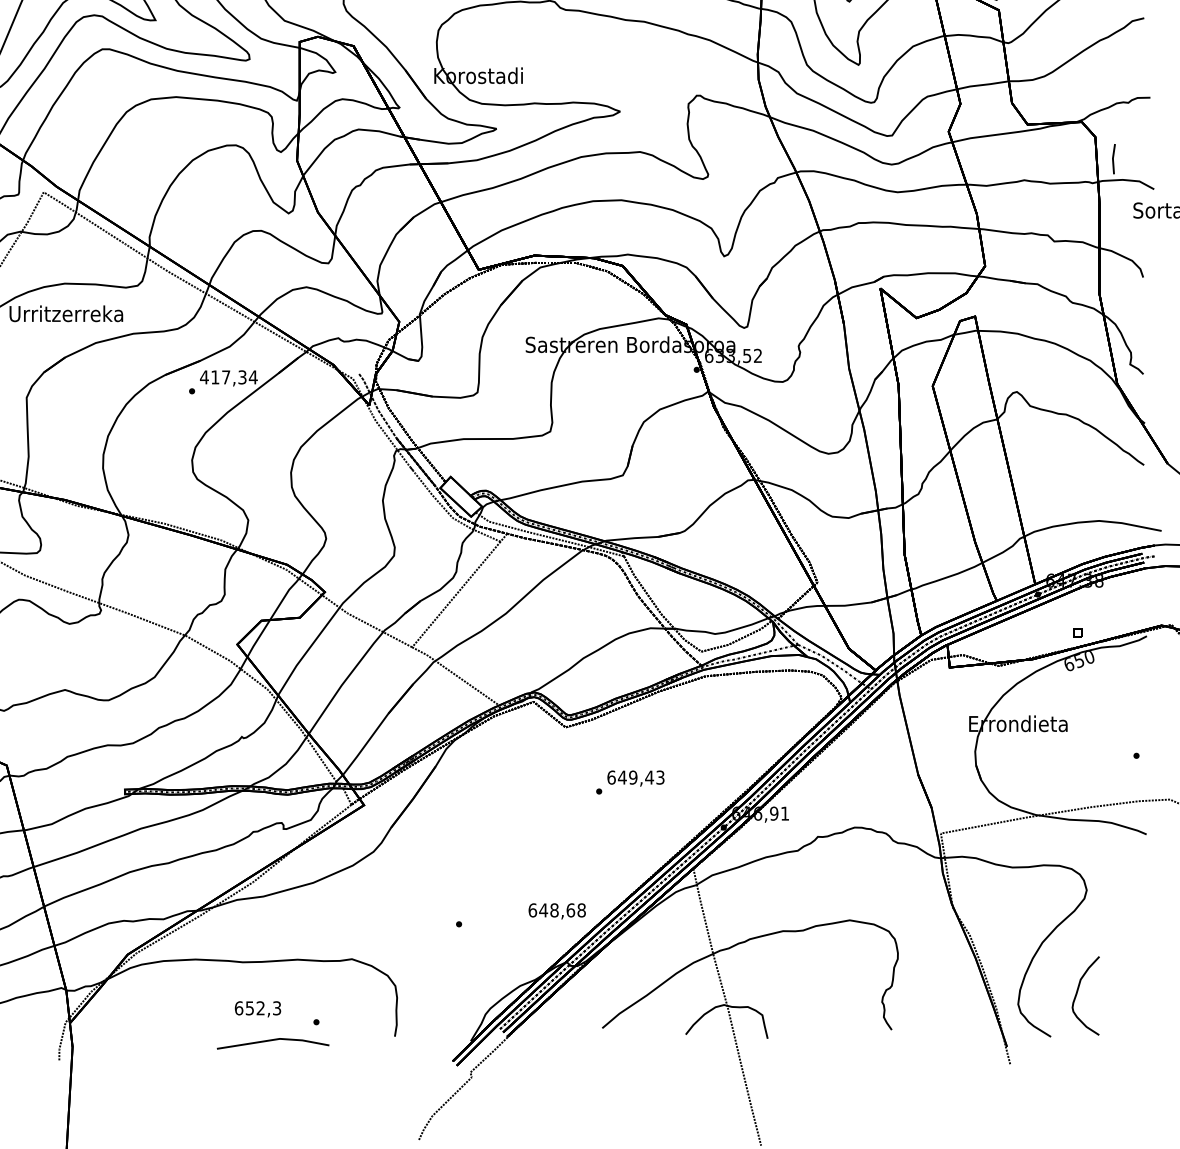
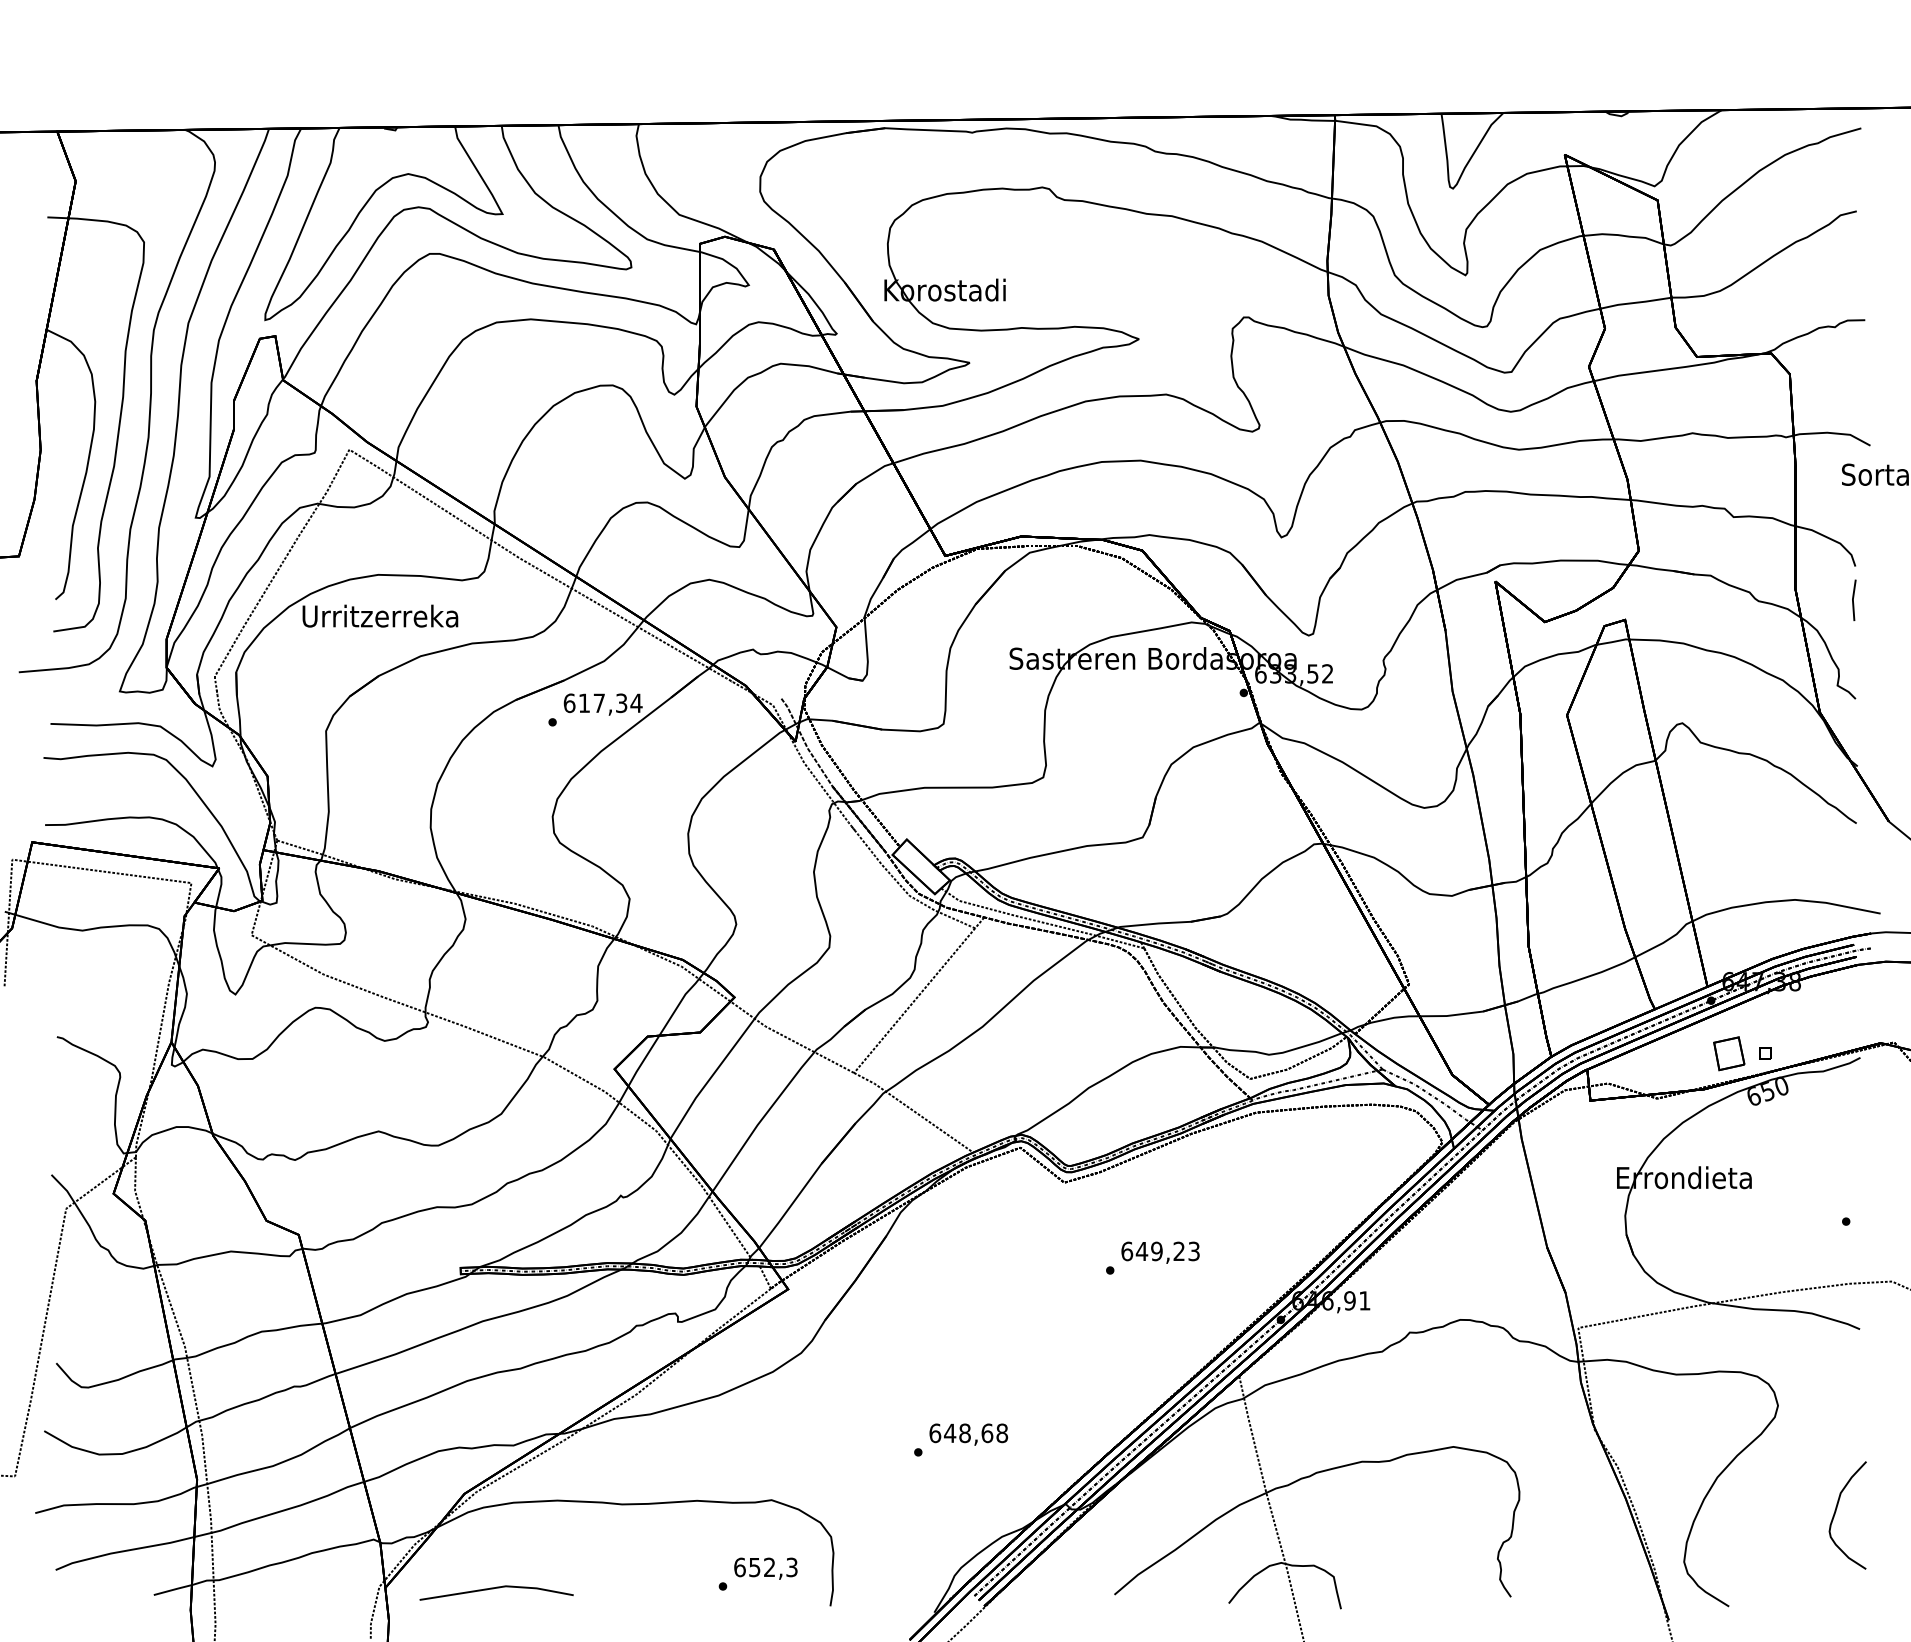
line: (1113, 158) -> (1853, 599), moved
text: (204, 377) -> (569, 703), 417,34 -> 617,34
part: (1051, 633) -> (1729, 1053), added
text: (649, 776) -> (1179, 1250), 649,43 -> 649,23
text: (557, 911) -> (968, 1434), moved
curve: (1077, 993) -> (1836, 1511), moved
text: (257, 1009) -> (765, 1568), moved
line: (273, 1040) -> (496, 1588), moved

